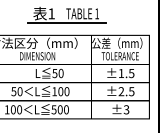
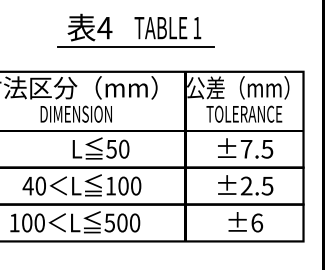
text: (51, 13) -> (104, 27), 1 -> 4
text: (121, 73) -> (246, 149), ±1.5 -> ±7.5
text: (13, 91) -> (27, 185), 50 -> 40
text: (126, 109) -> (256, 222), ±3 -> ±6

